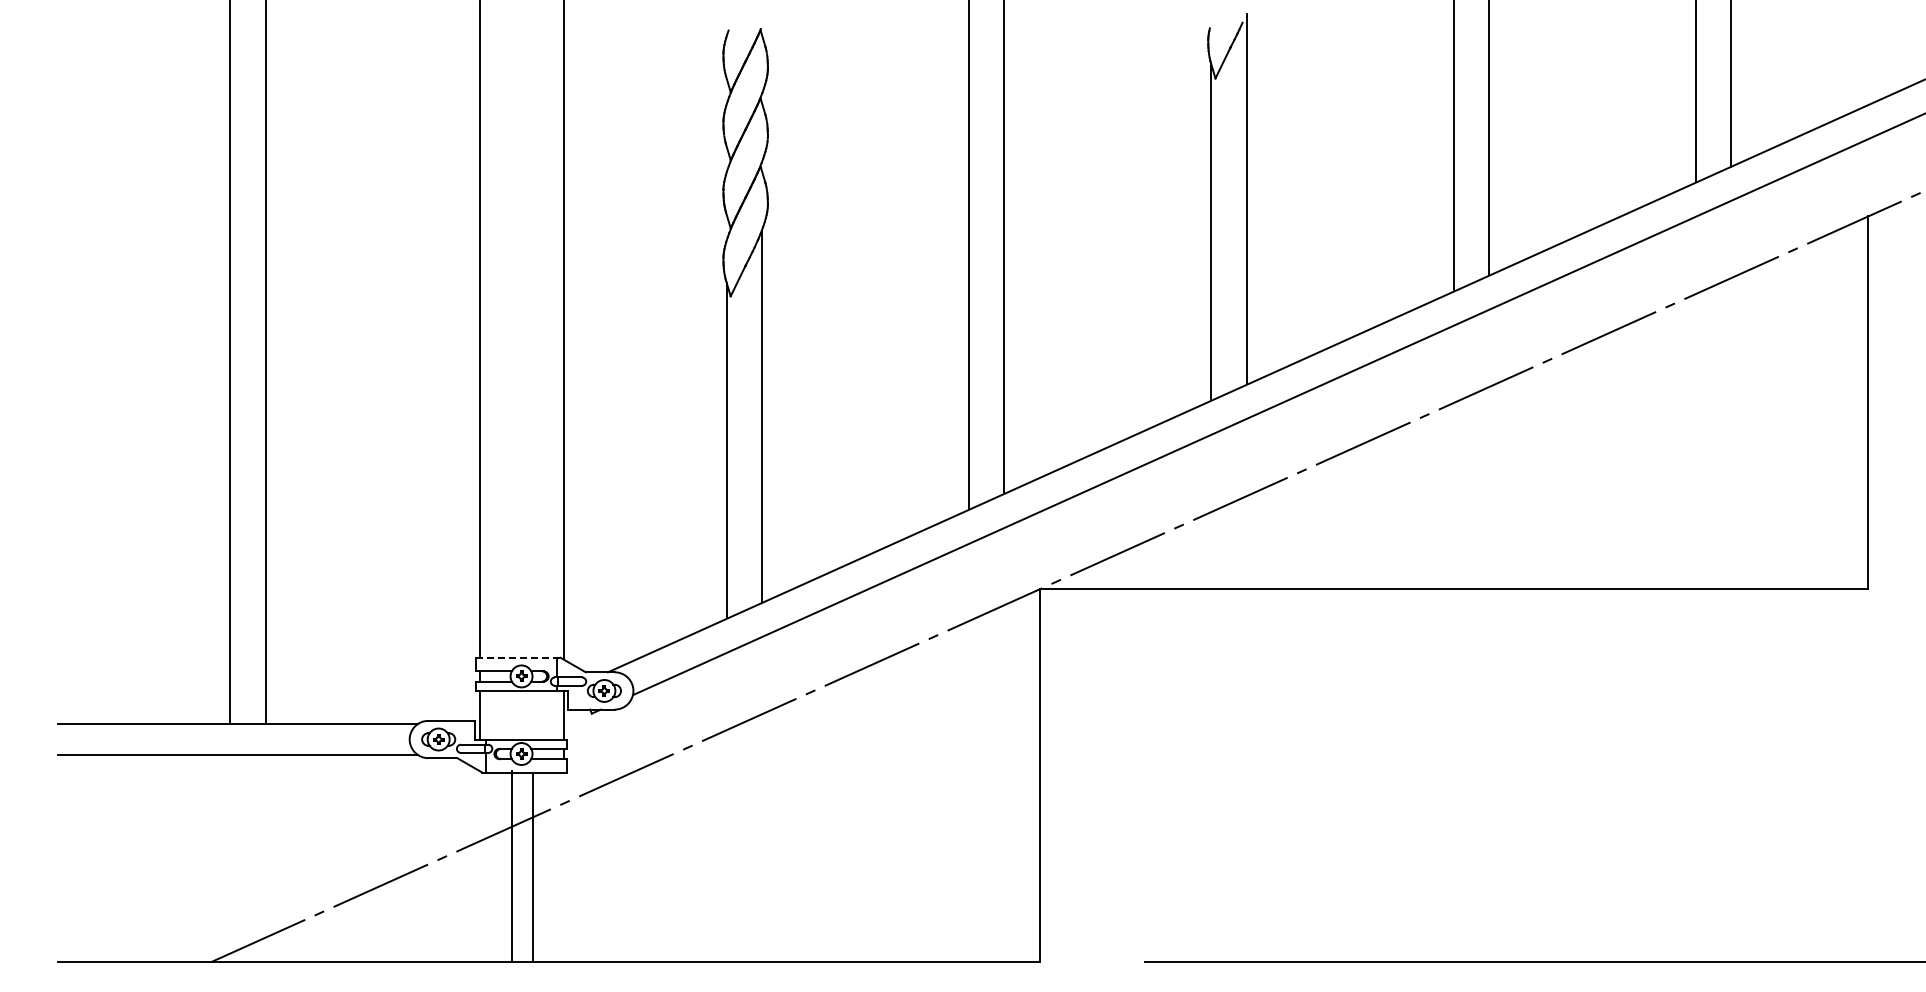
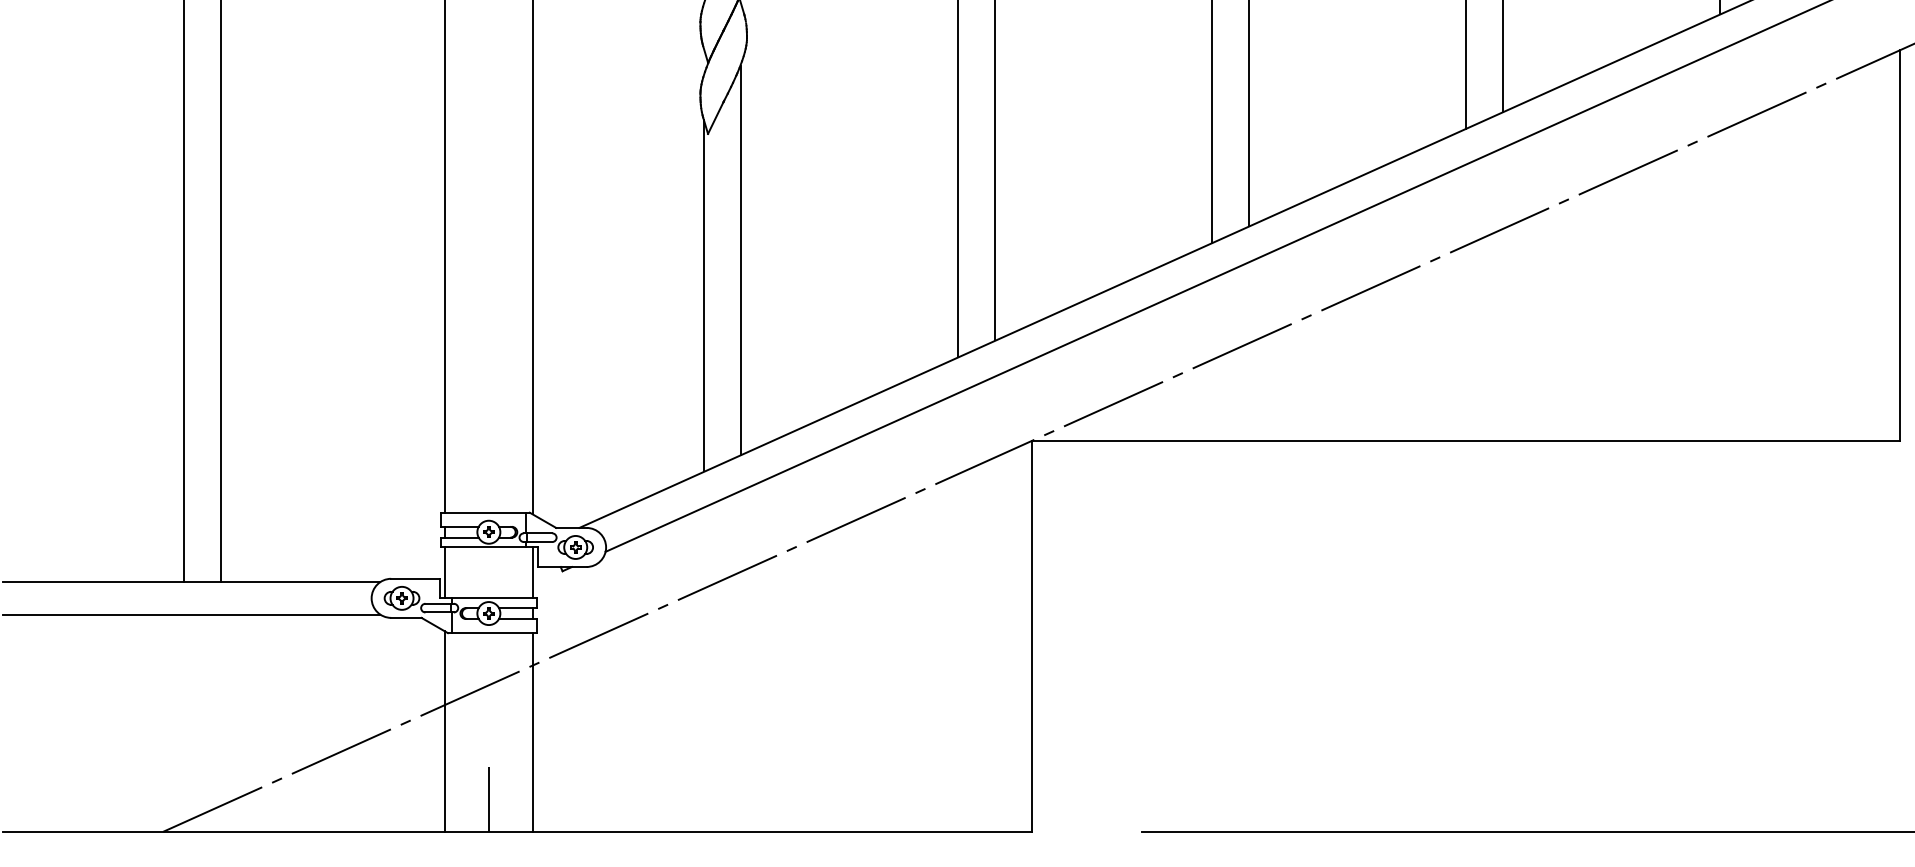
line: (518, 657) -> (485, 512), dashed -> solid
line: (511, 866) -> (444, 731), moved
line: (532, 867) -> (532, 732), moved
line: (521, 931) -> (488, 799), added

